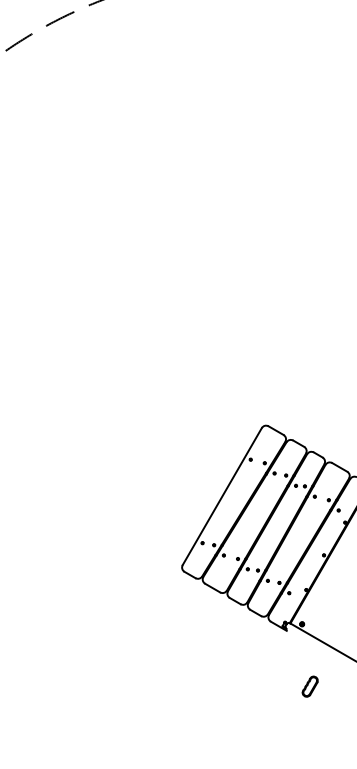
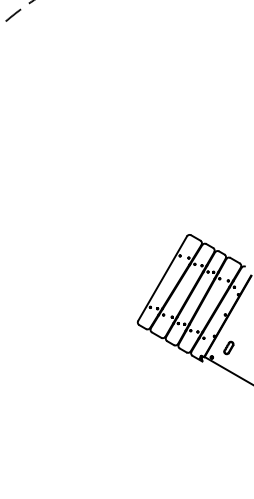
part: (309, 685) -> (228, 347), moved

